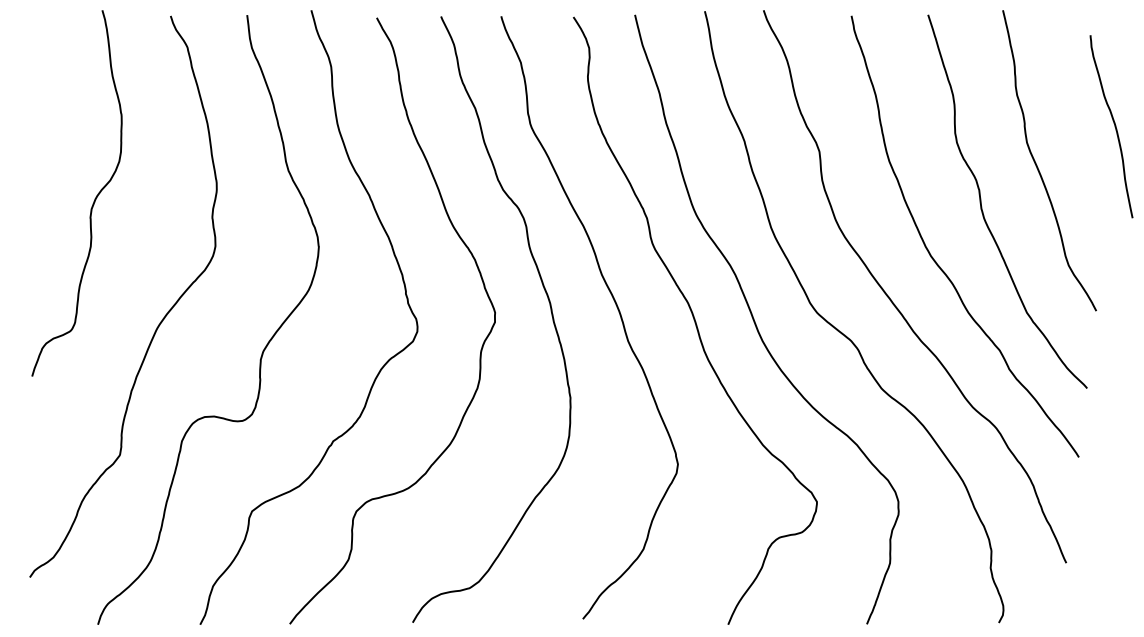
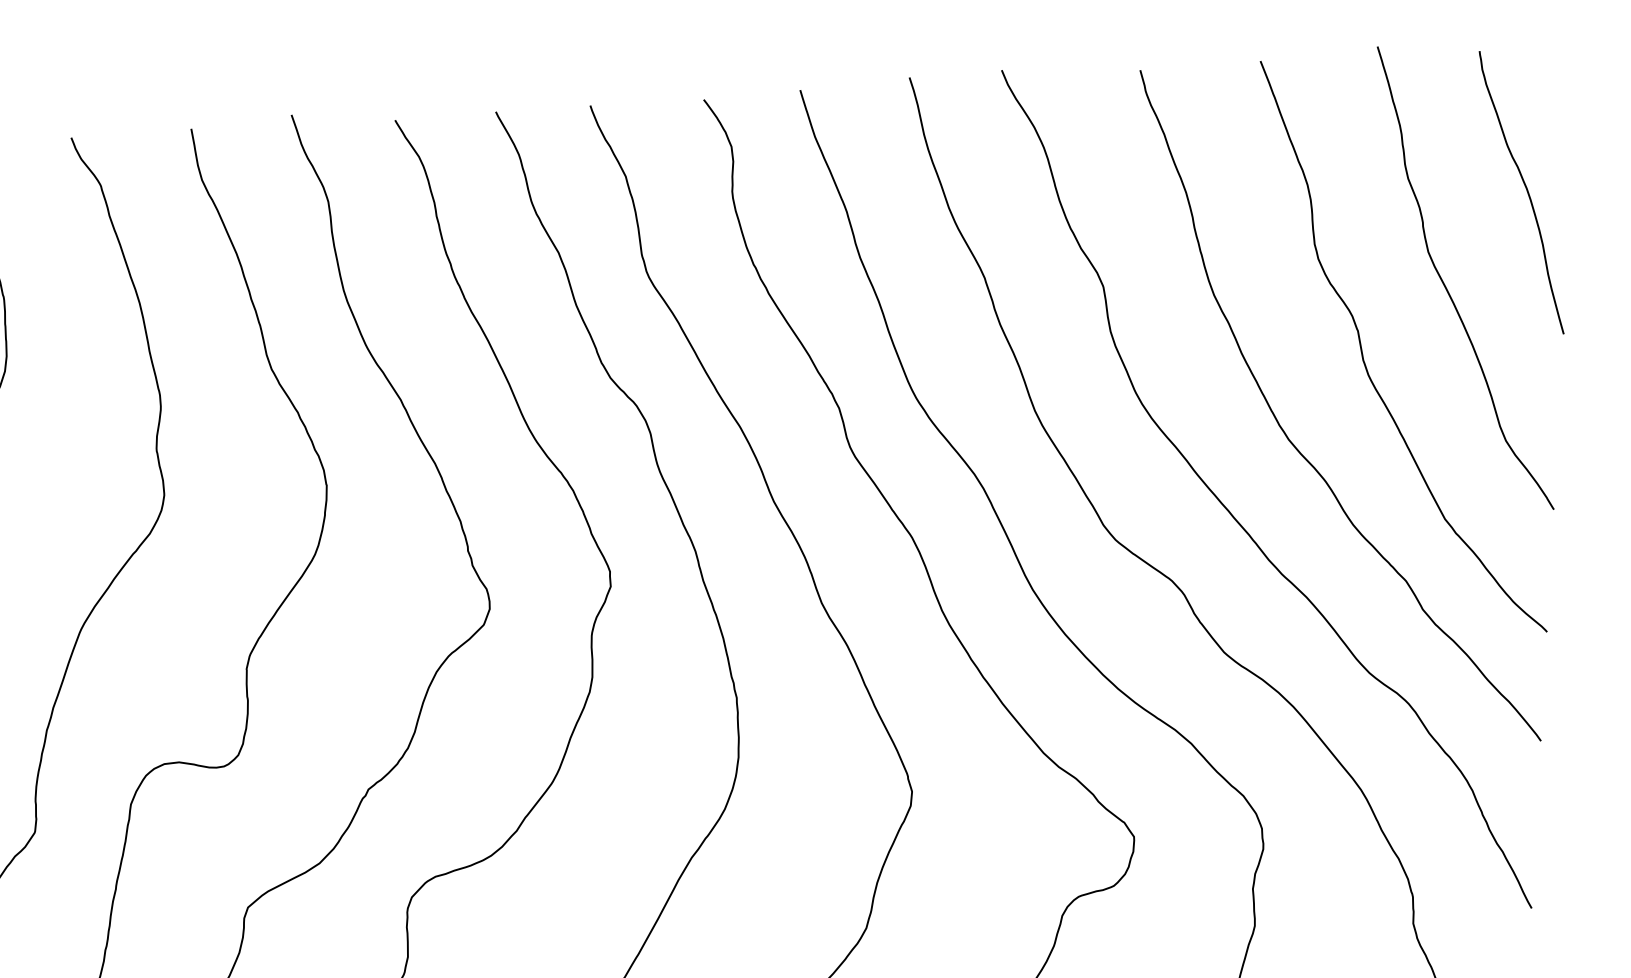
curve: (1114, 126) -> (1526, 192), moved

